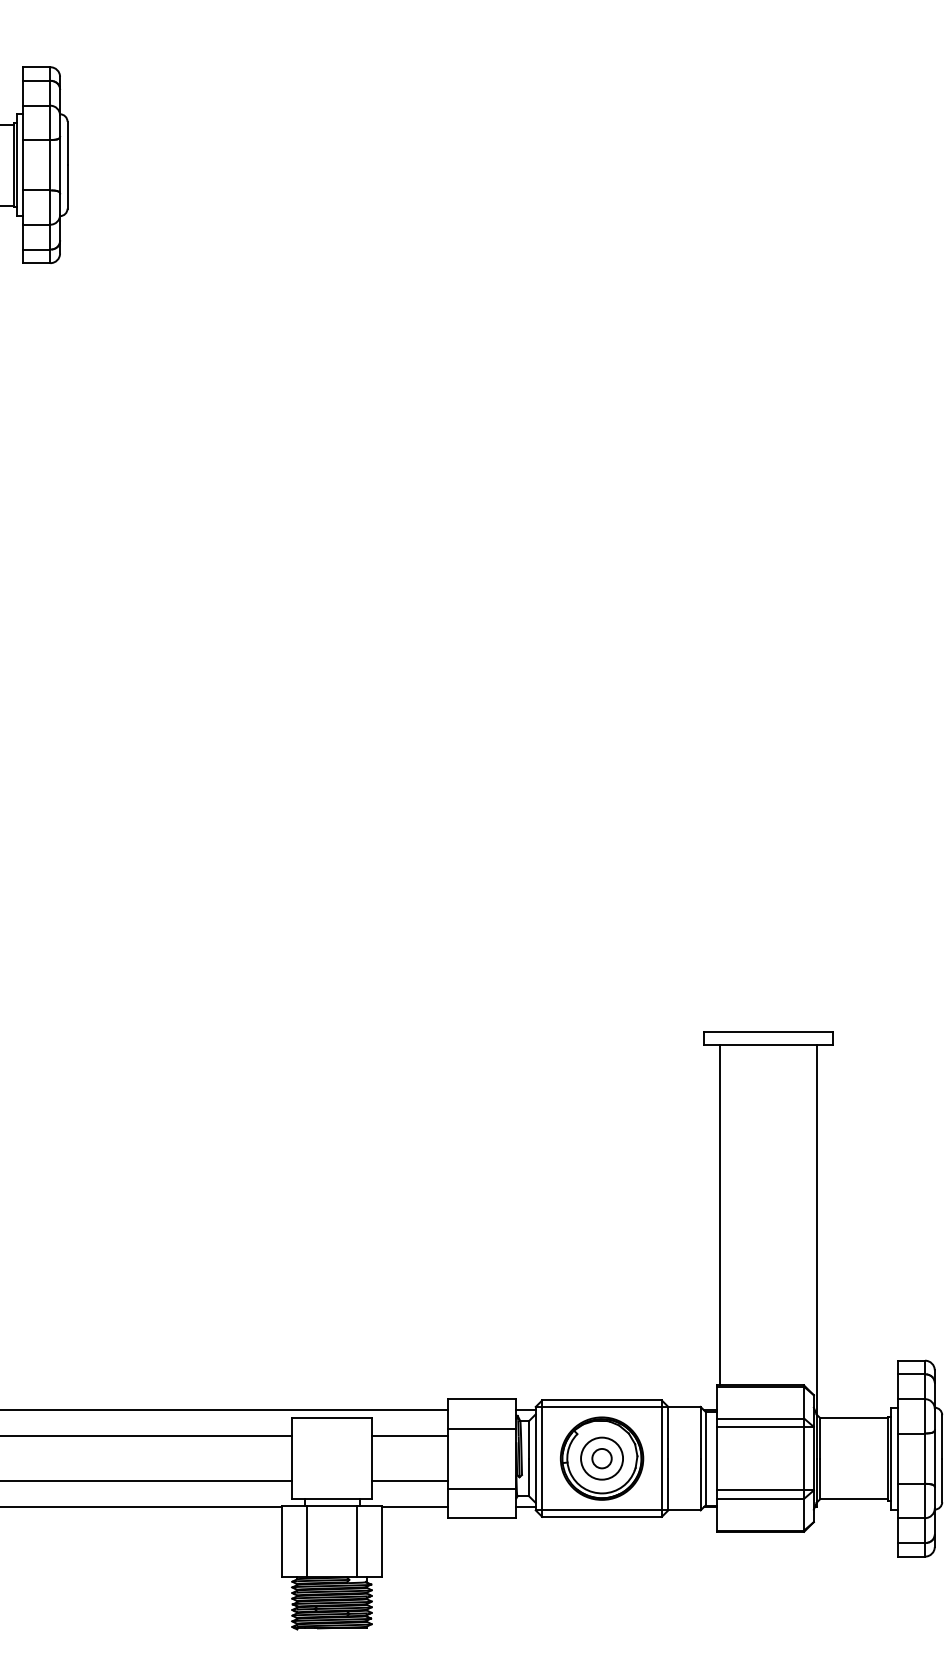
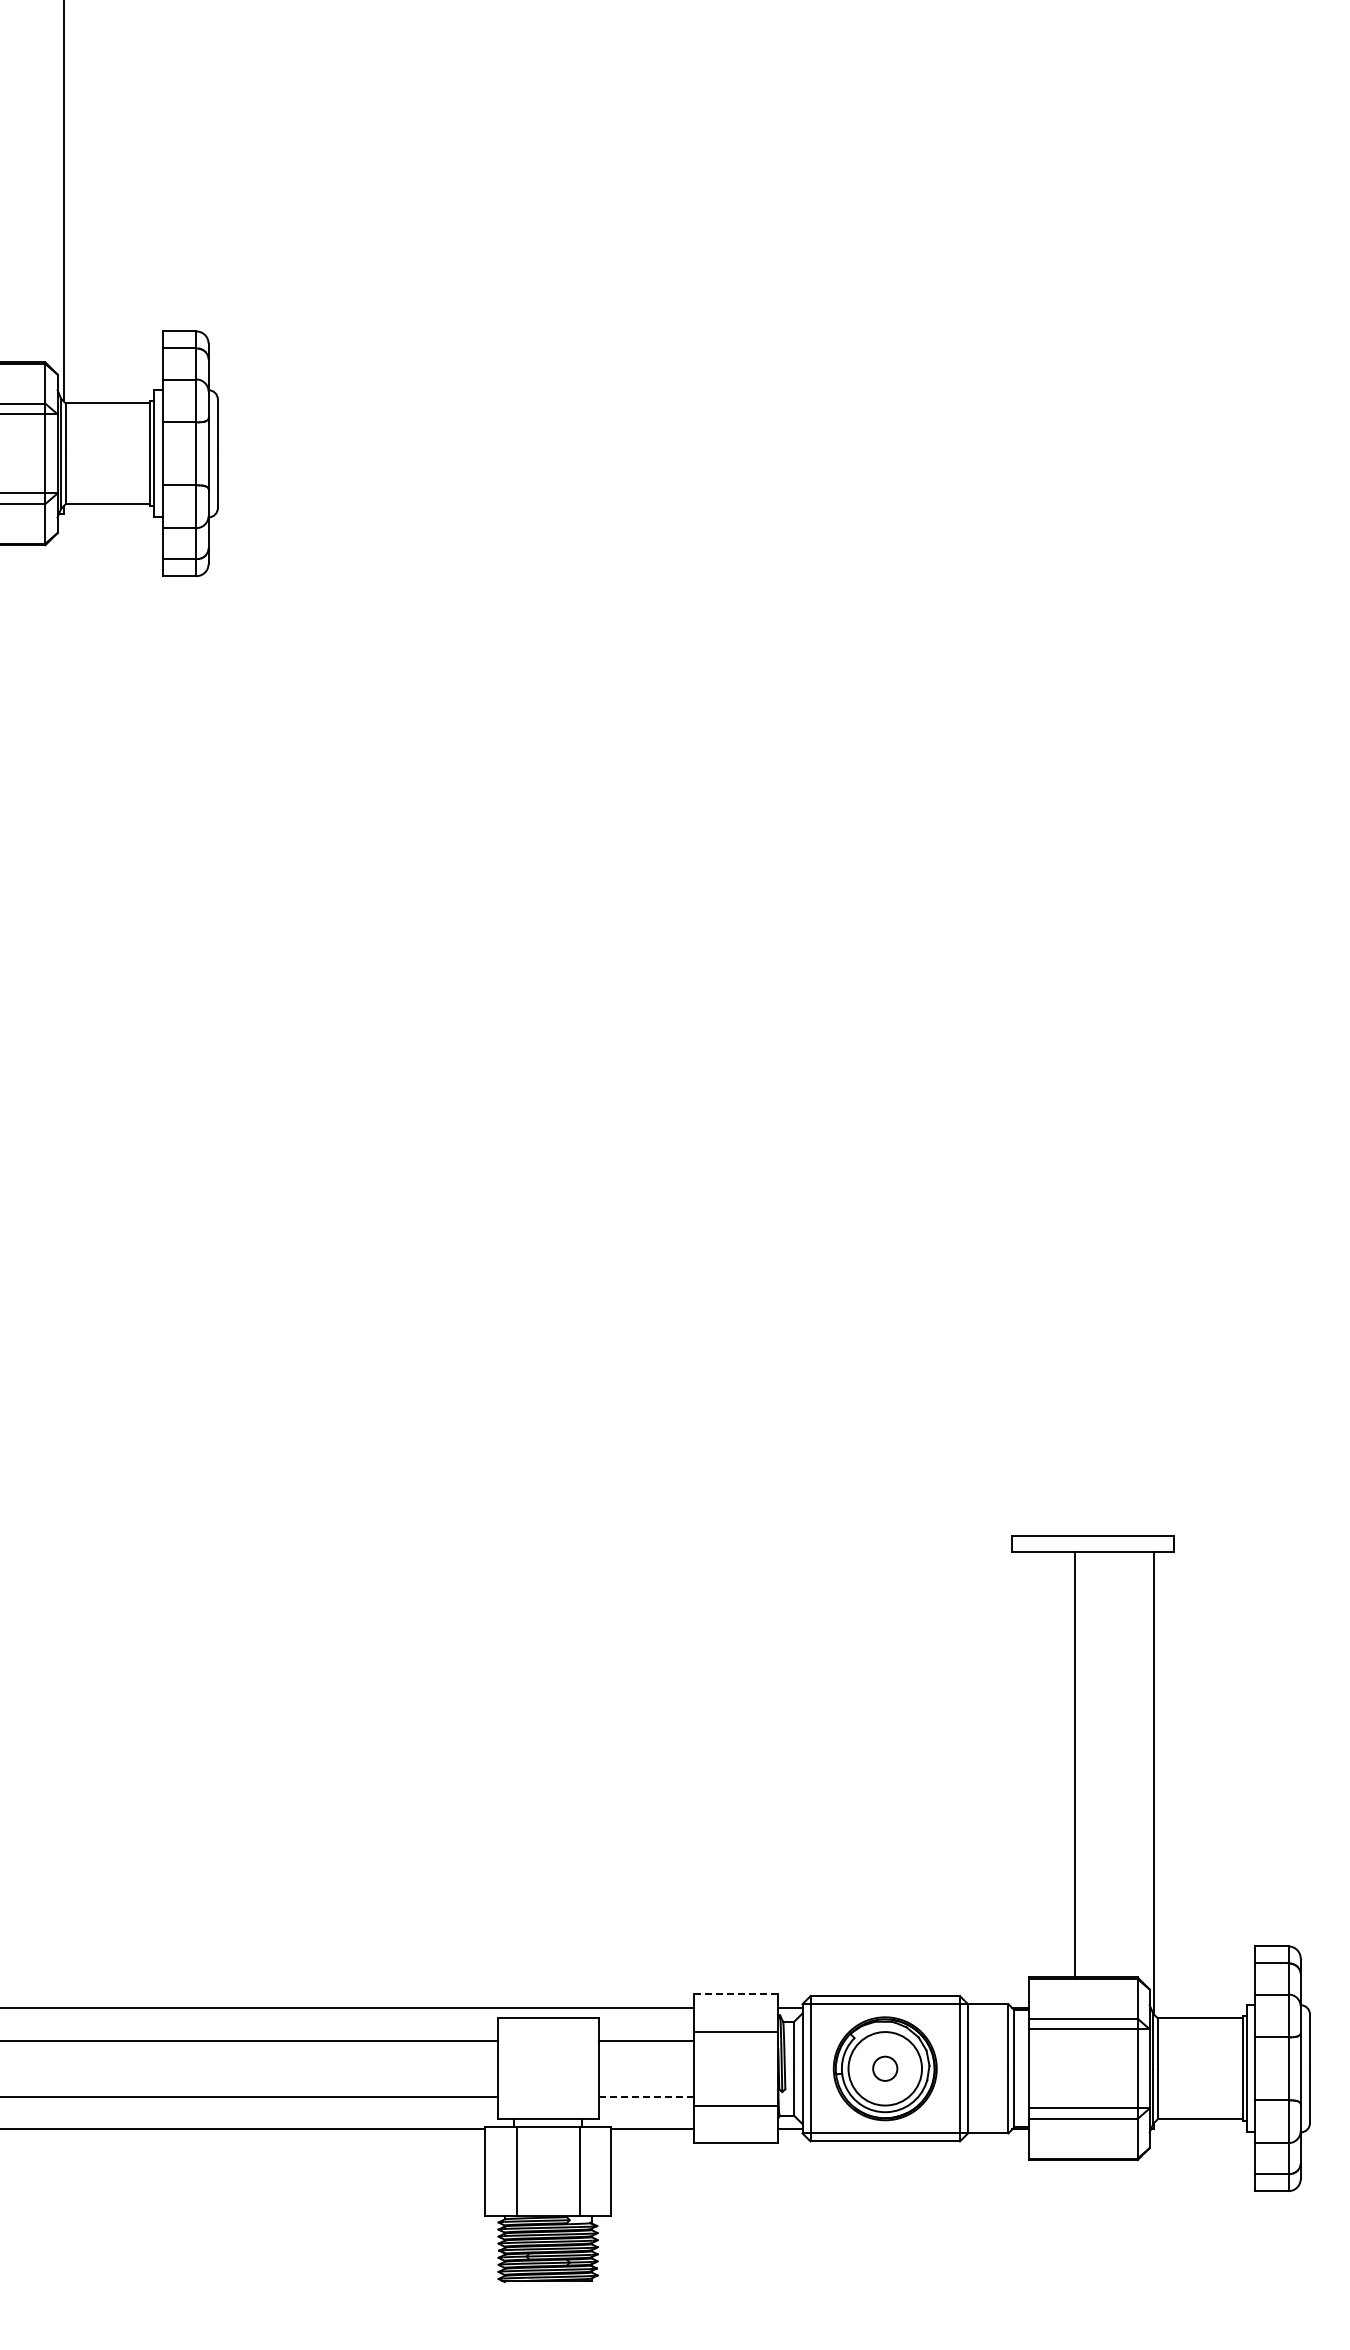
line: (719, 1214) -> (1074, 1764), moved
line: (482, 1399) -> (735, 1994), solid -> dashed
circle: (602, 1458) -> (885, 2068), size x1.4
line: (410, 1481) -> (646, 2097), solid -> dashed

